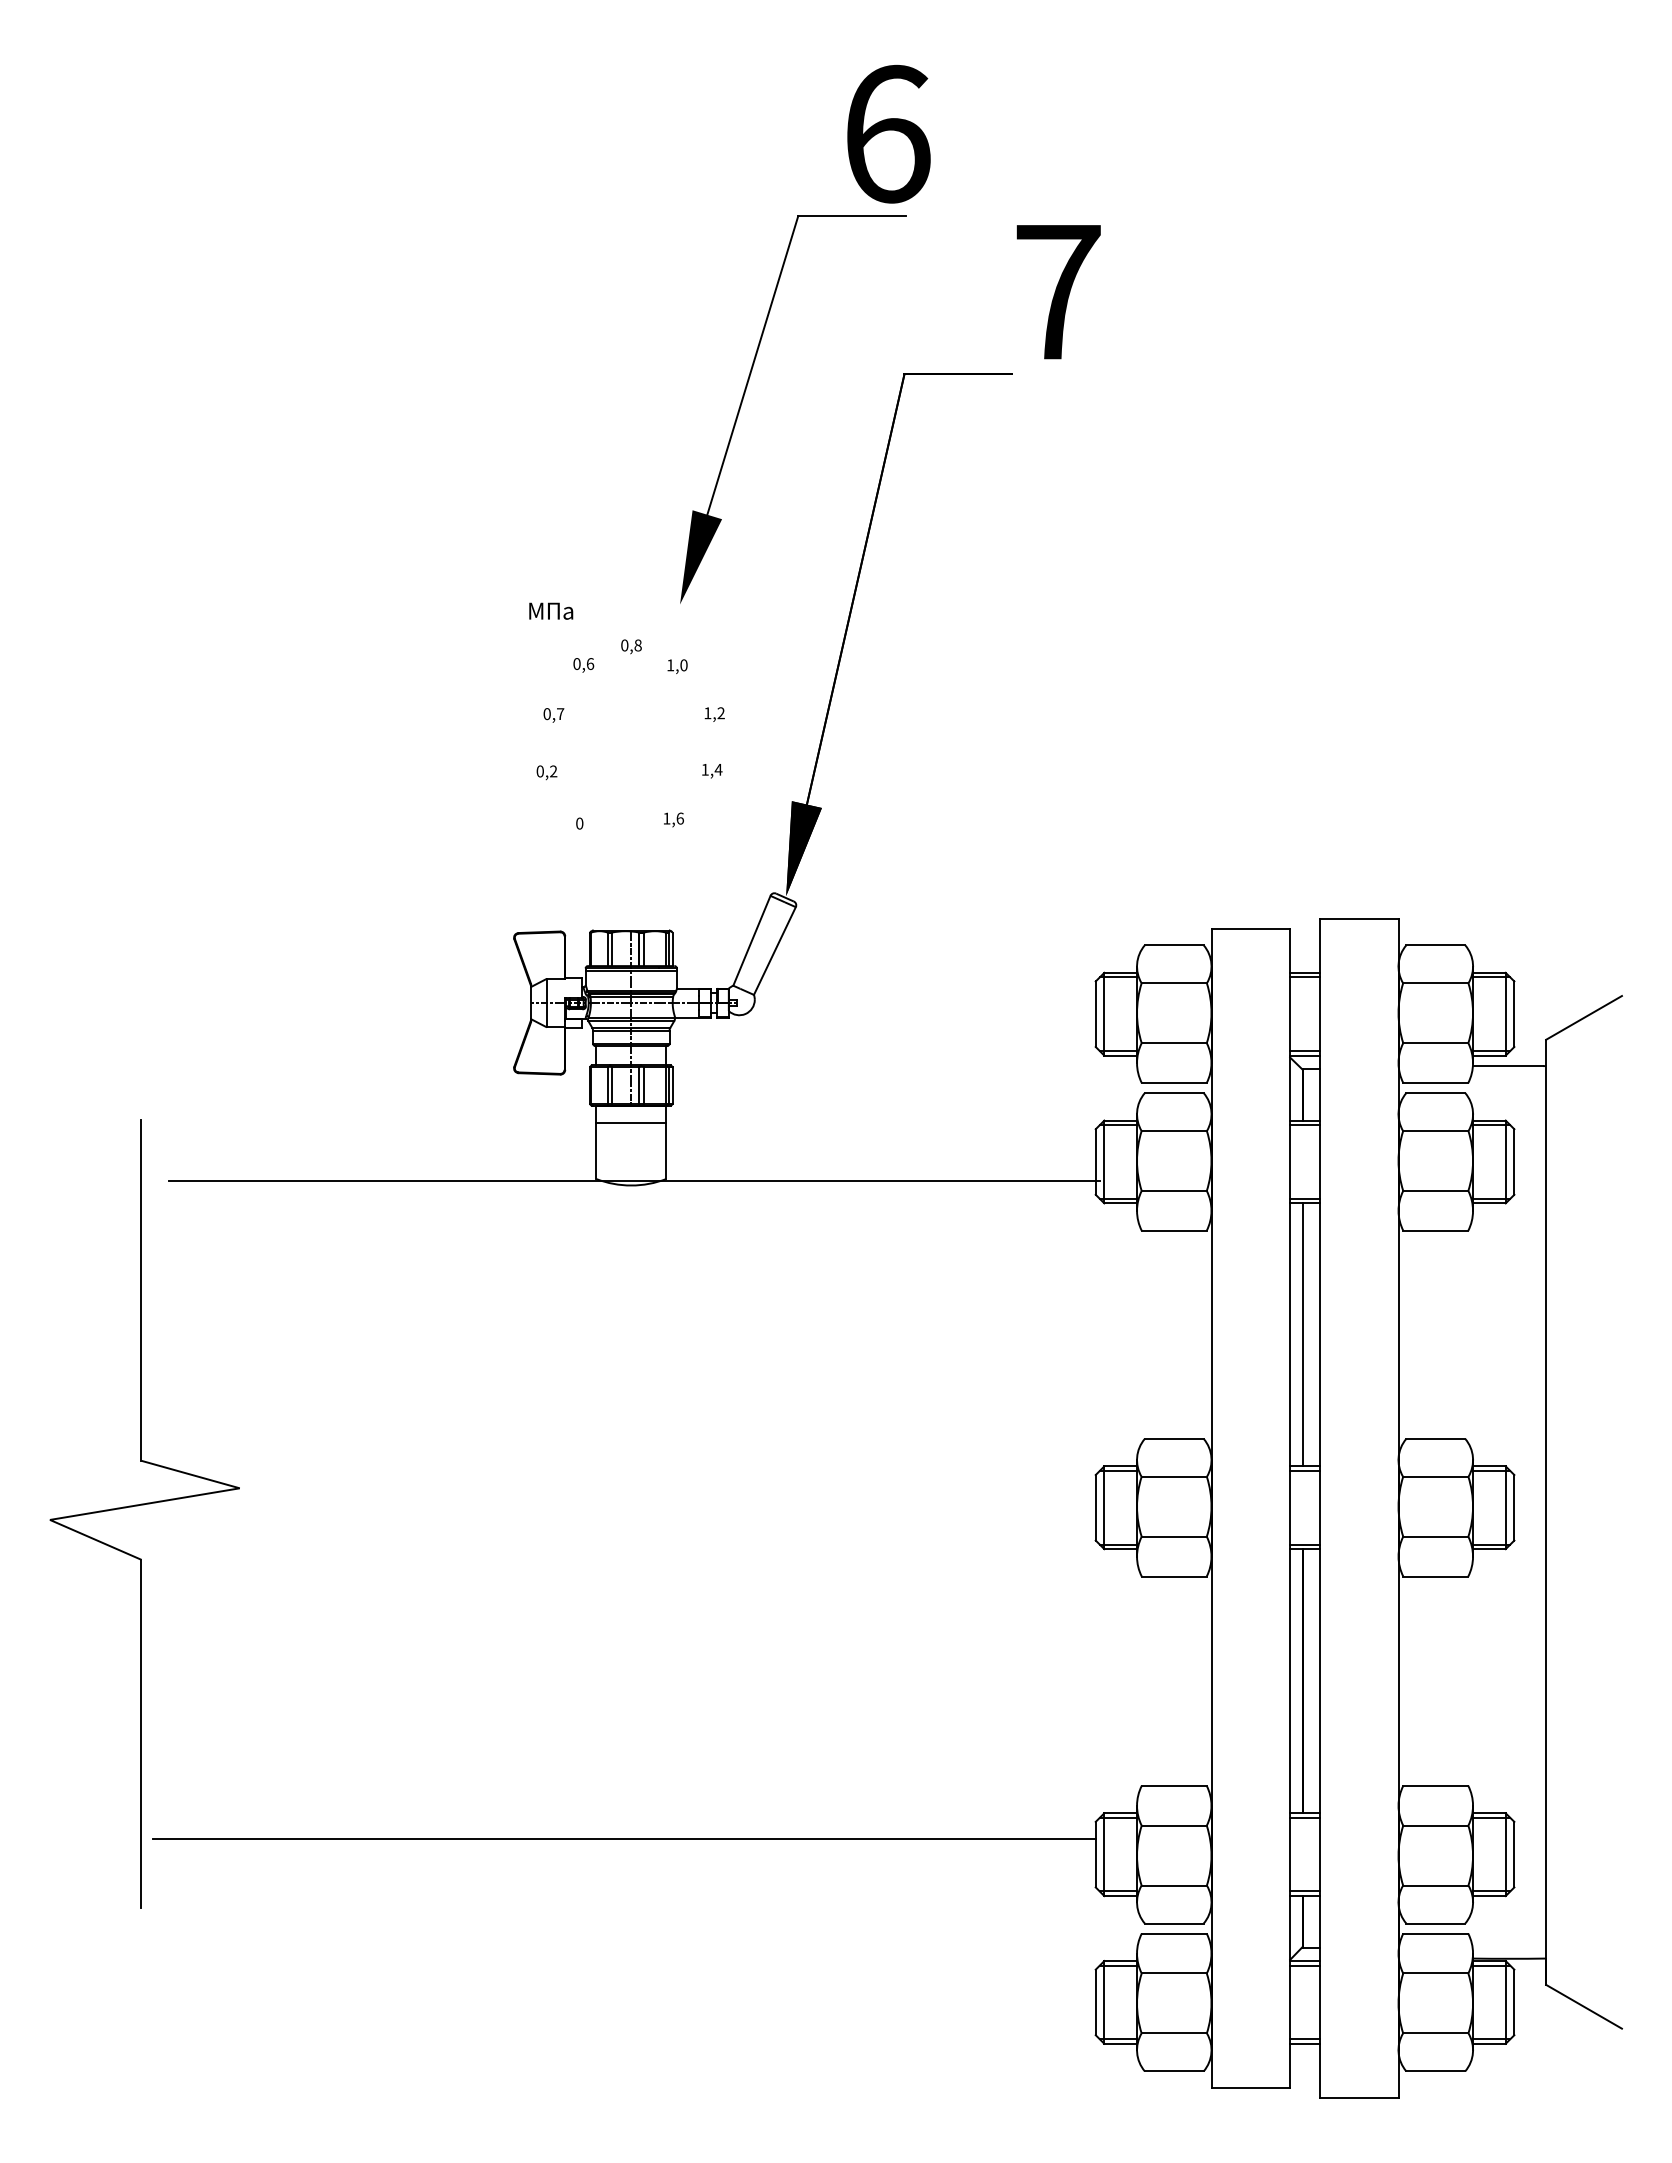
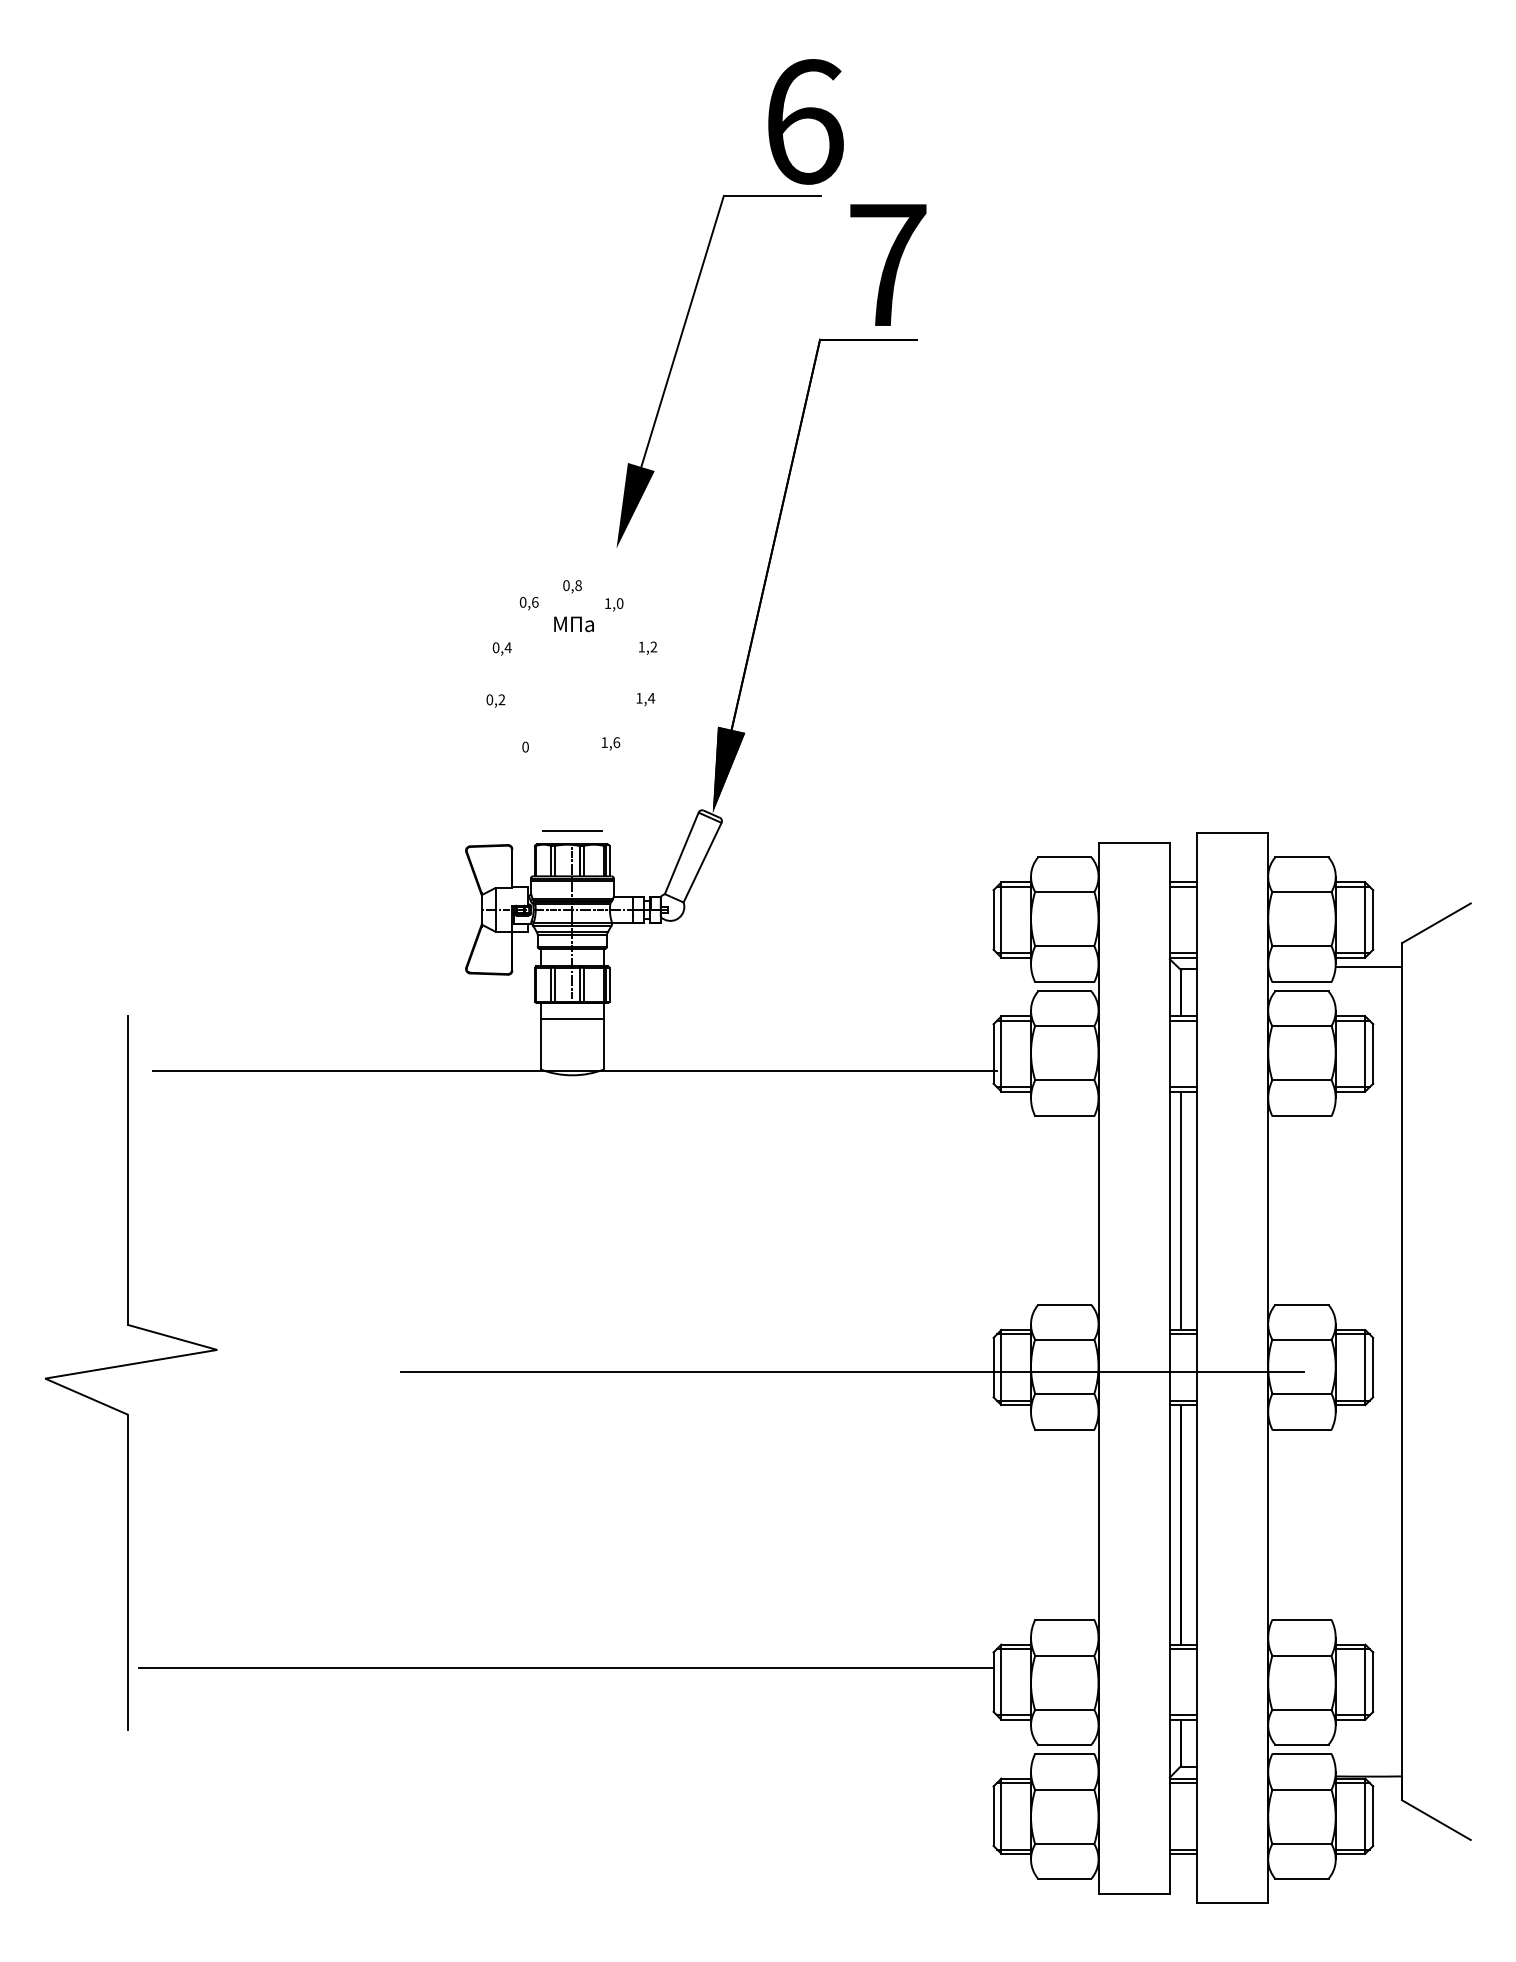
text: (1058, 292) -> (888, 265), moved
text: (551, 610) -> (574, 623), moved
text: (560, 713) -> (508, 647), 0,7 -> 0,4
line: (630, 916) -> (571, 831), added
line: (940, 1512) -> (852, 1371), added

